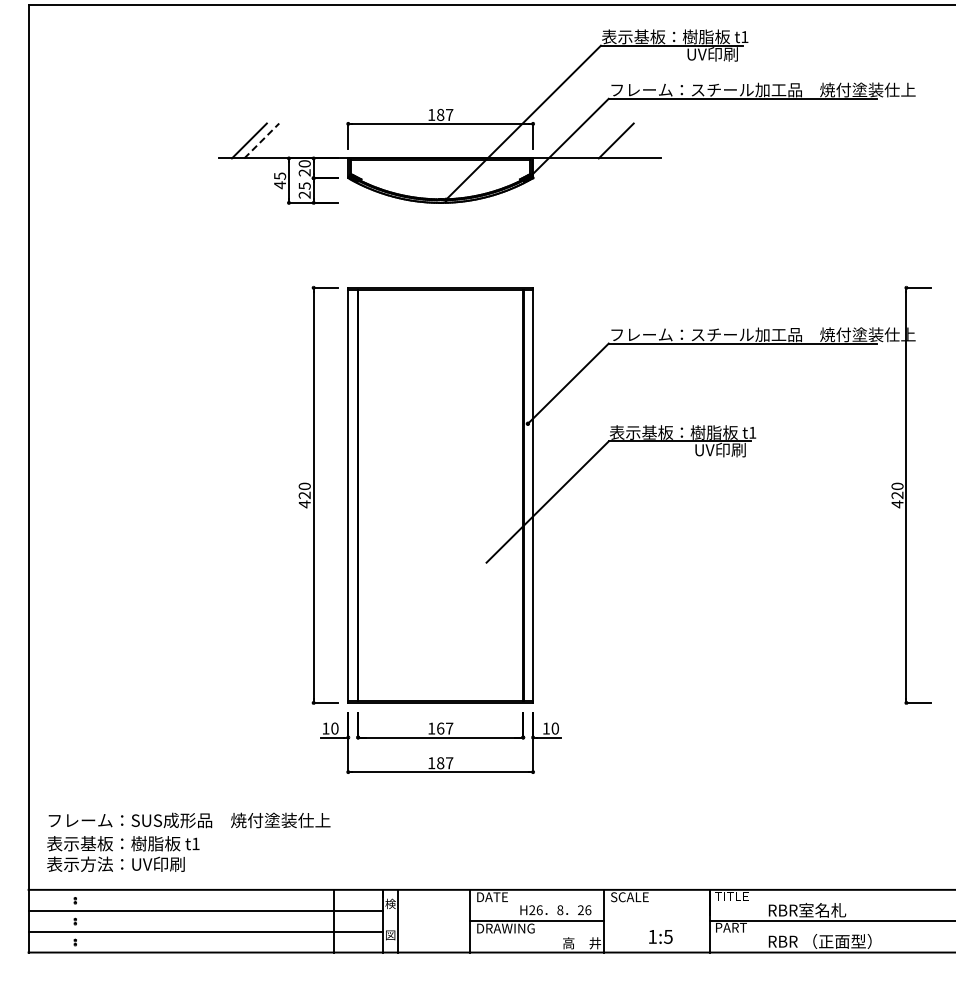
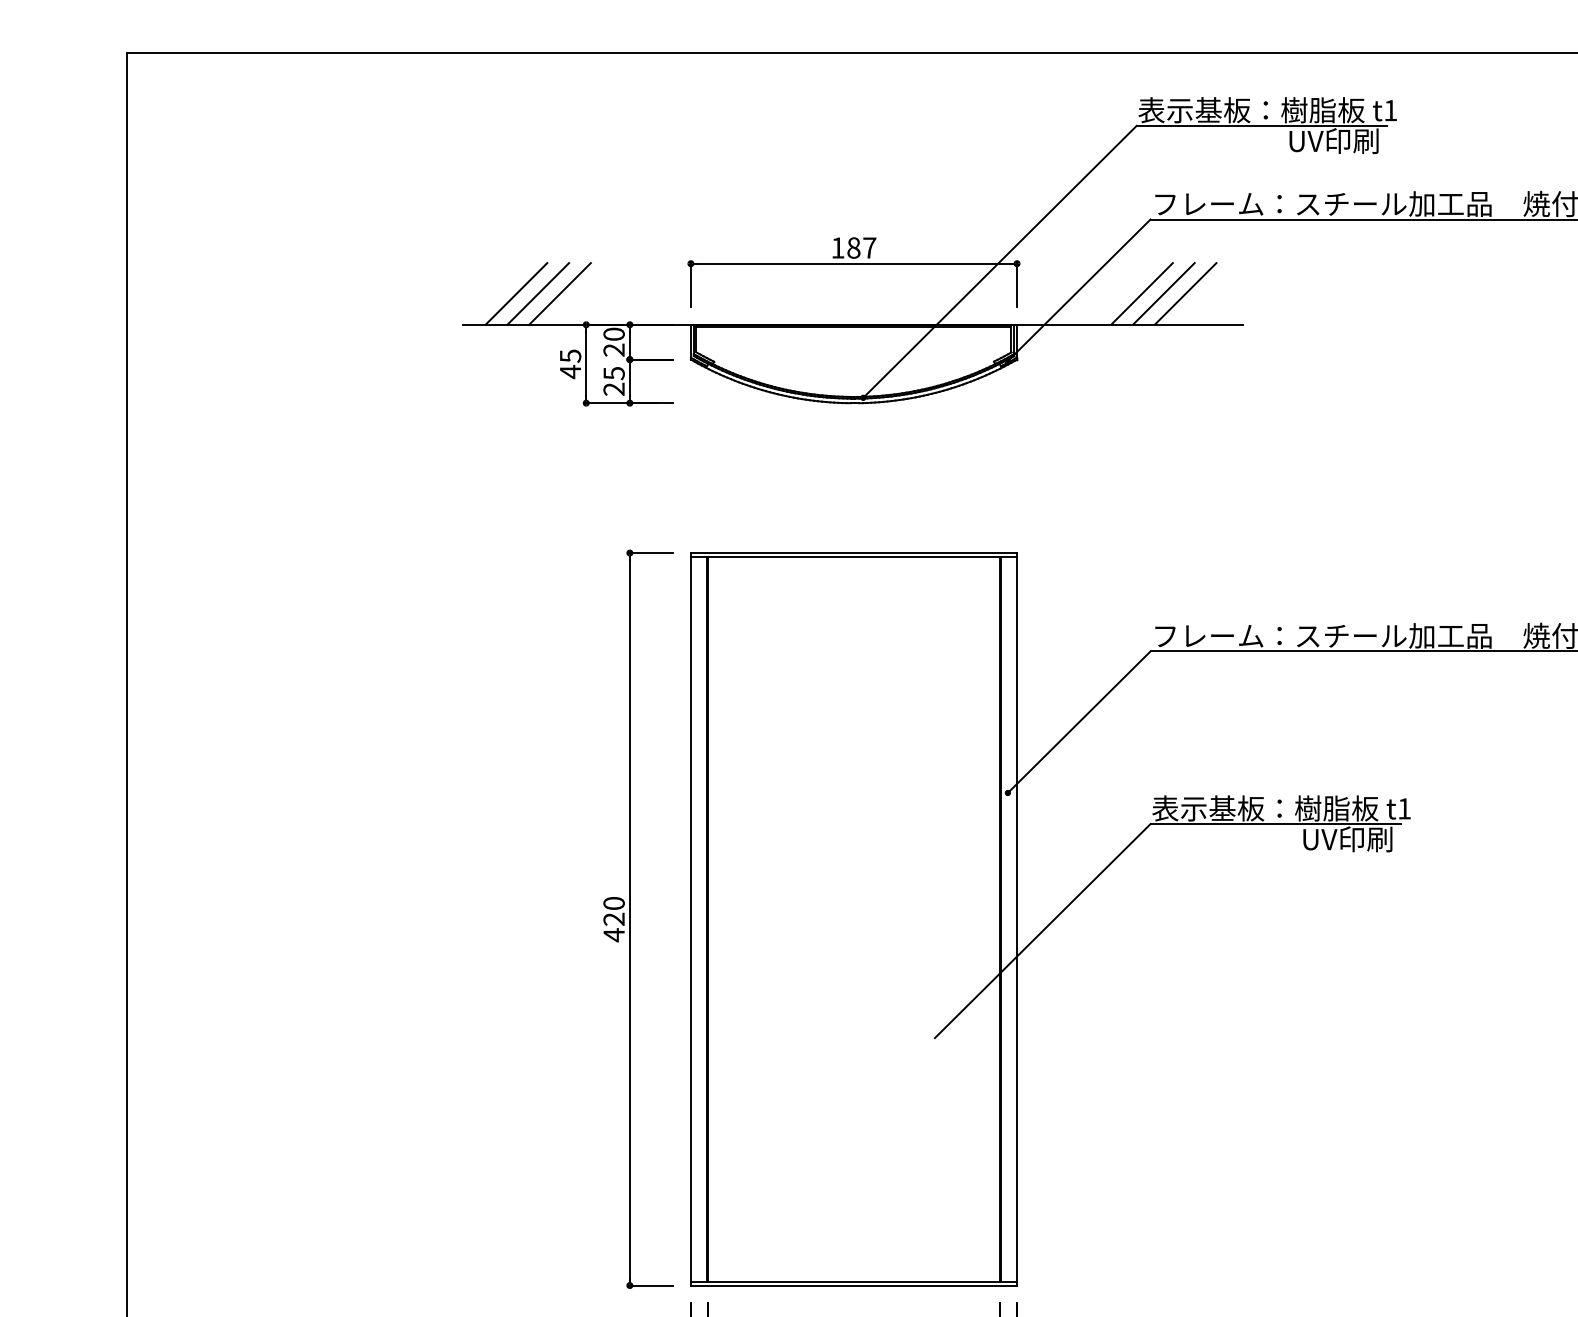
line: (261, 140) -> (537, 293), dashed -> solid
line: (273, 140) -> (558, 293), added
line: (603, 140) -> (1141, 293), added
line: (628, 140) -> (1185, 293), added

